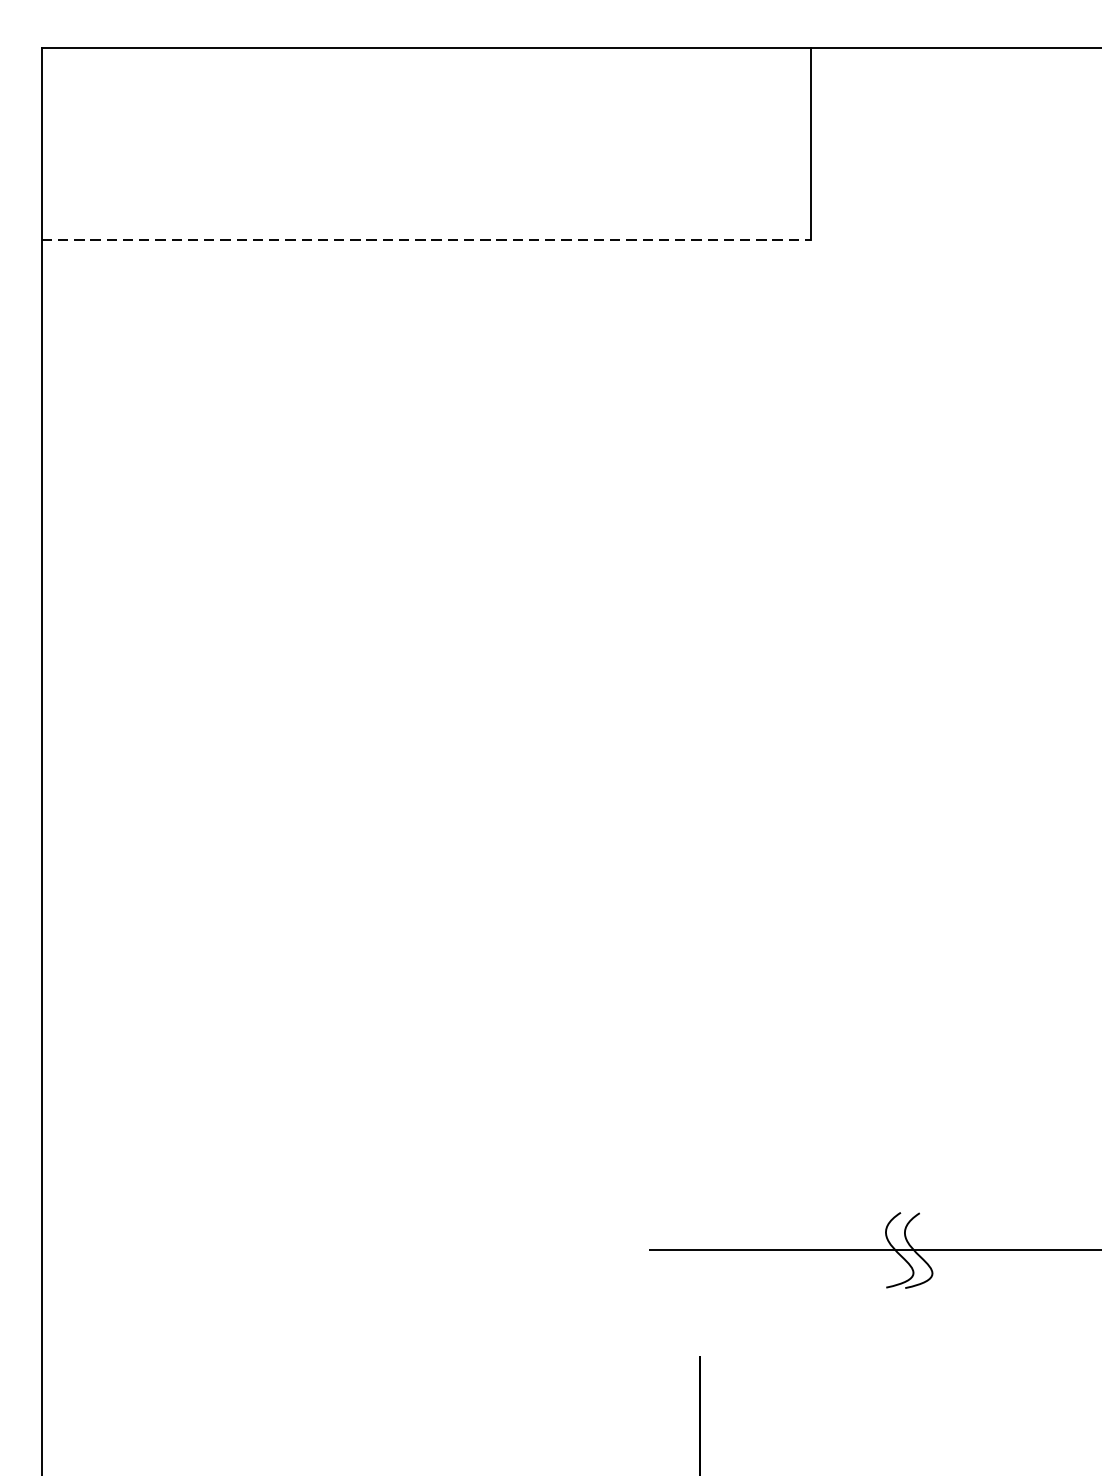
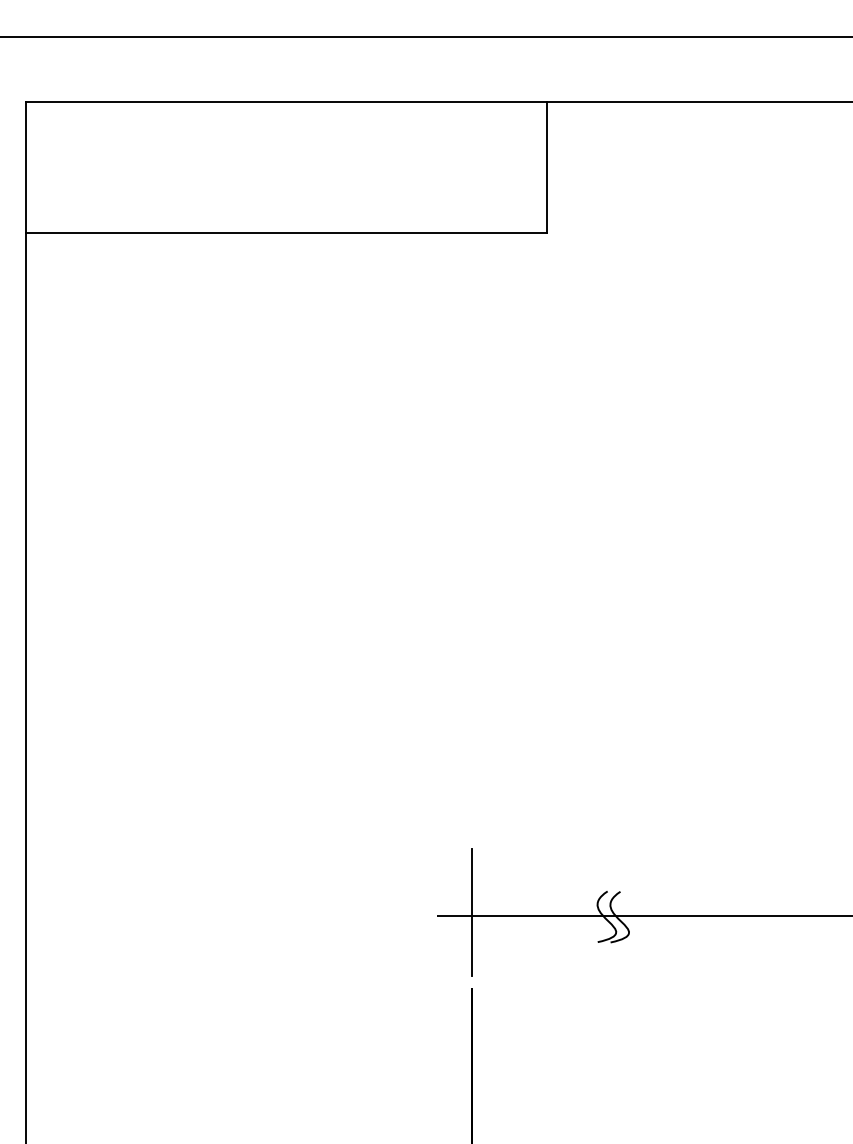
line: (426, 239) -> (286, 232), dashed -> solid
line: (699, 1243) -> (471, 912), added

